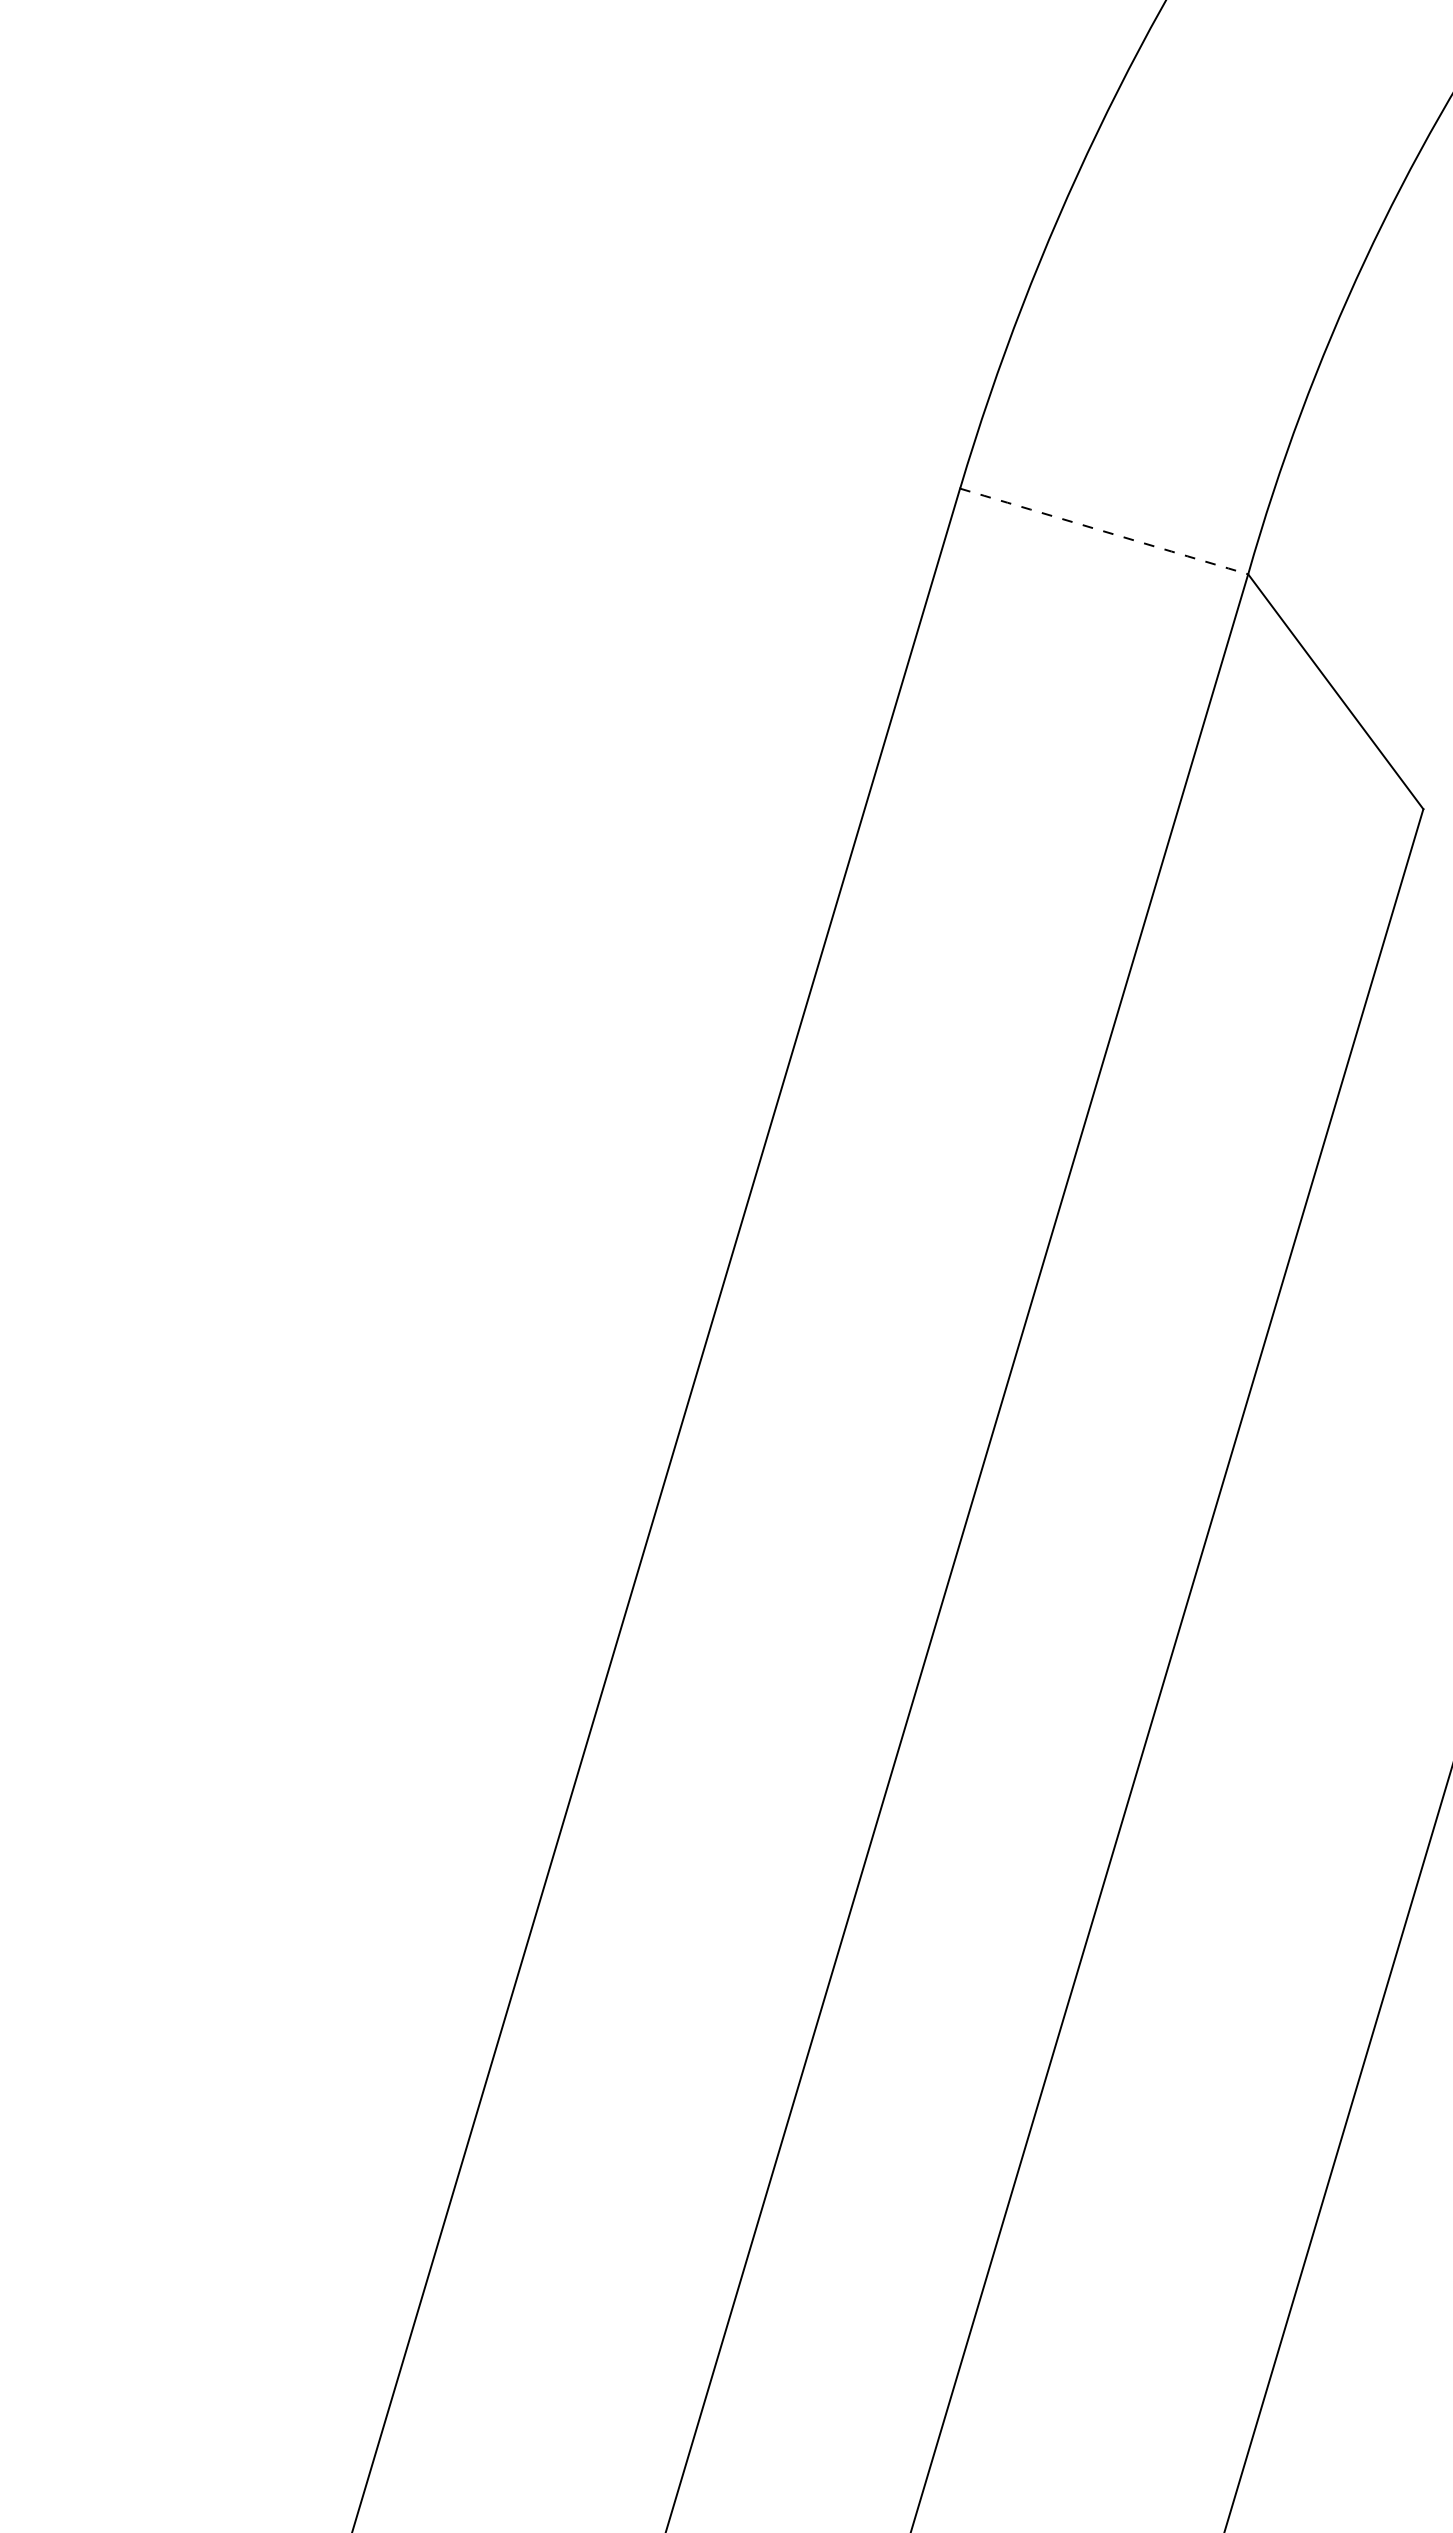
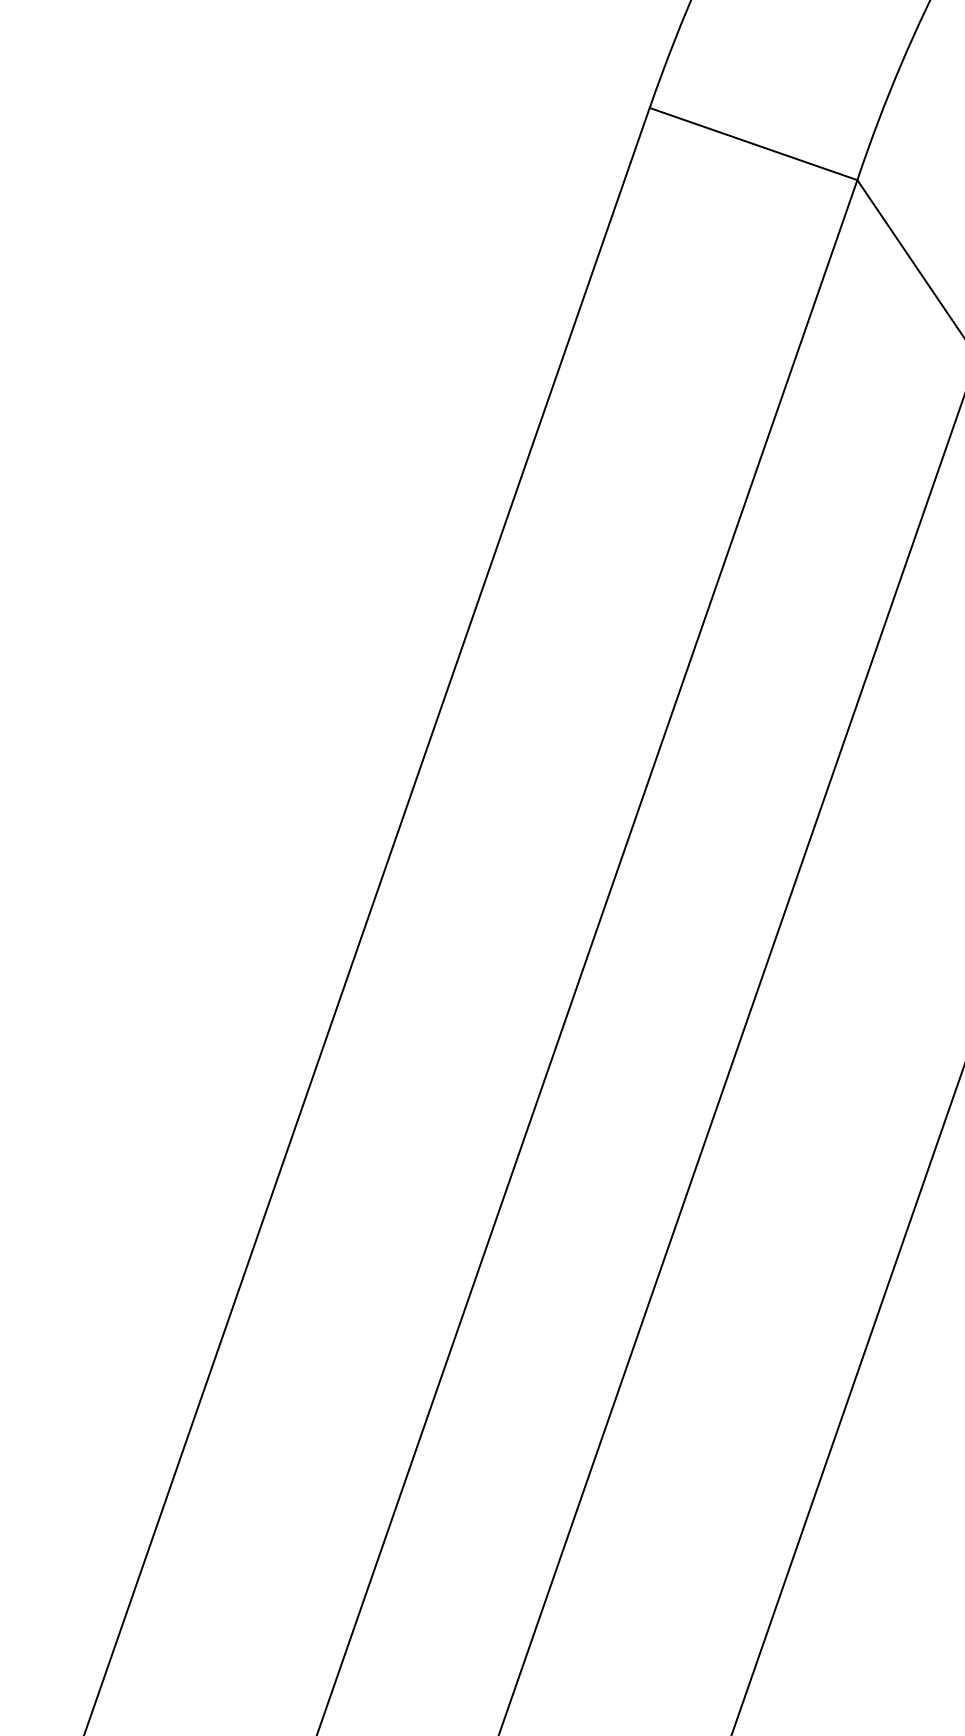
arc: (1107, 532) -> (755, 144), dashed -> solid

